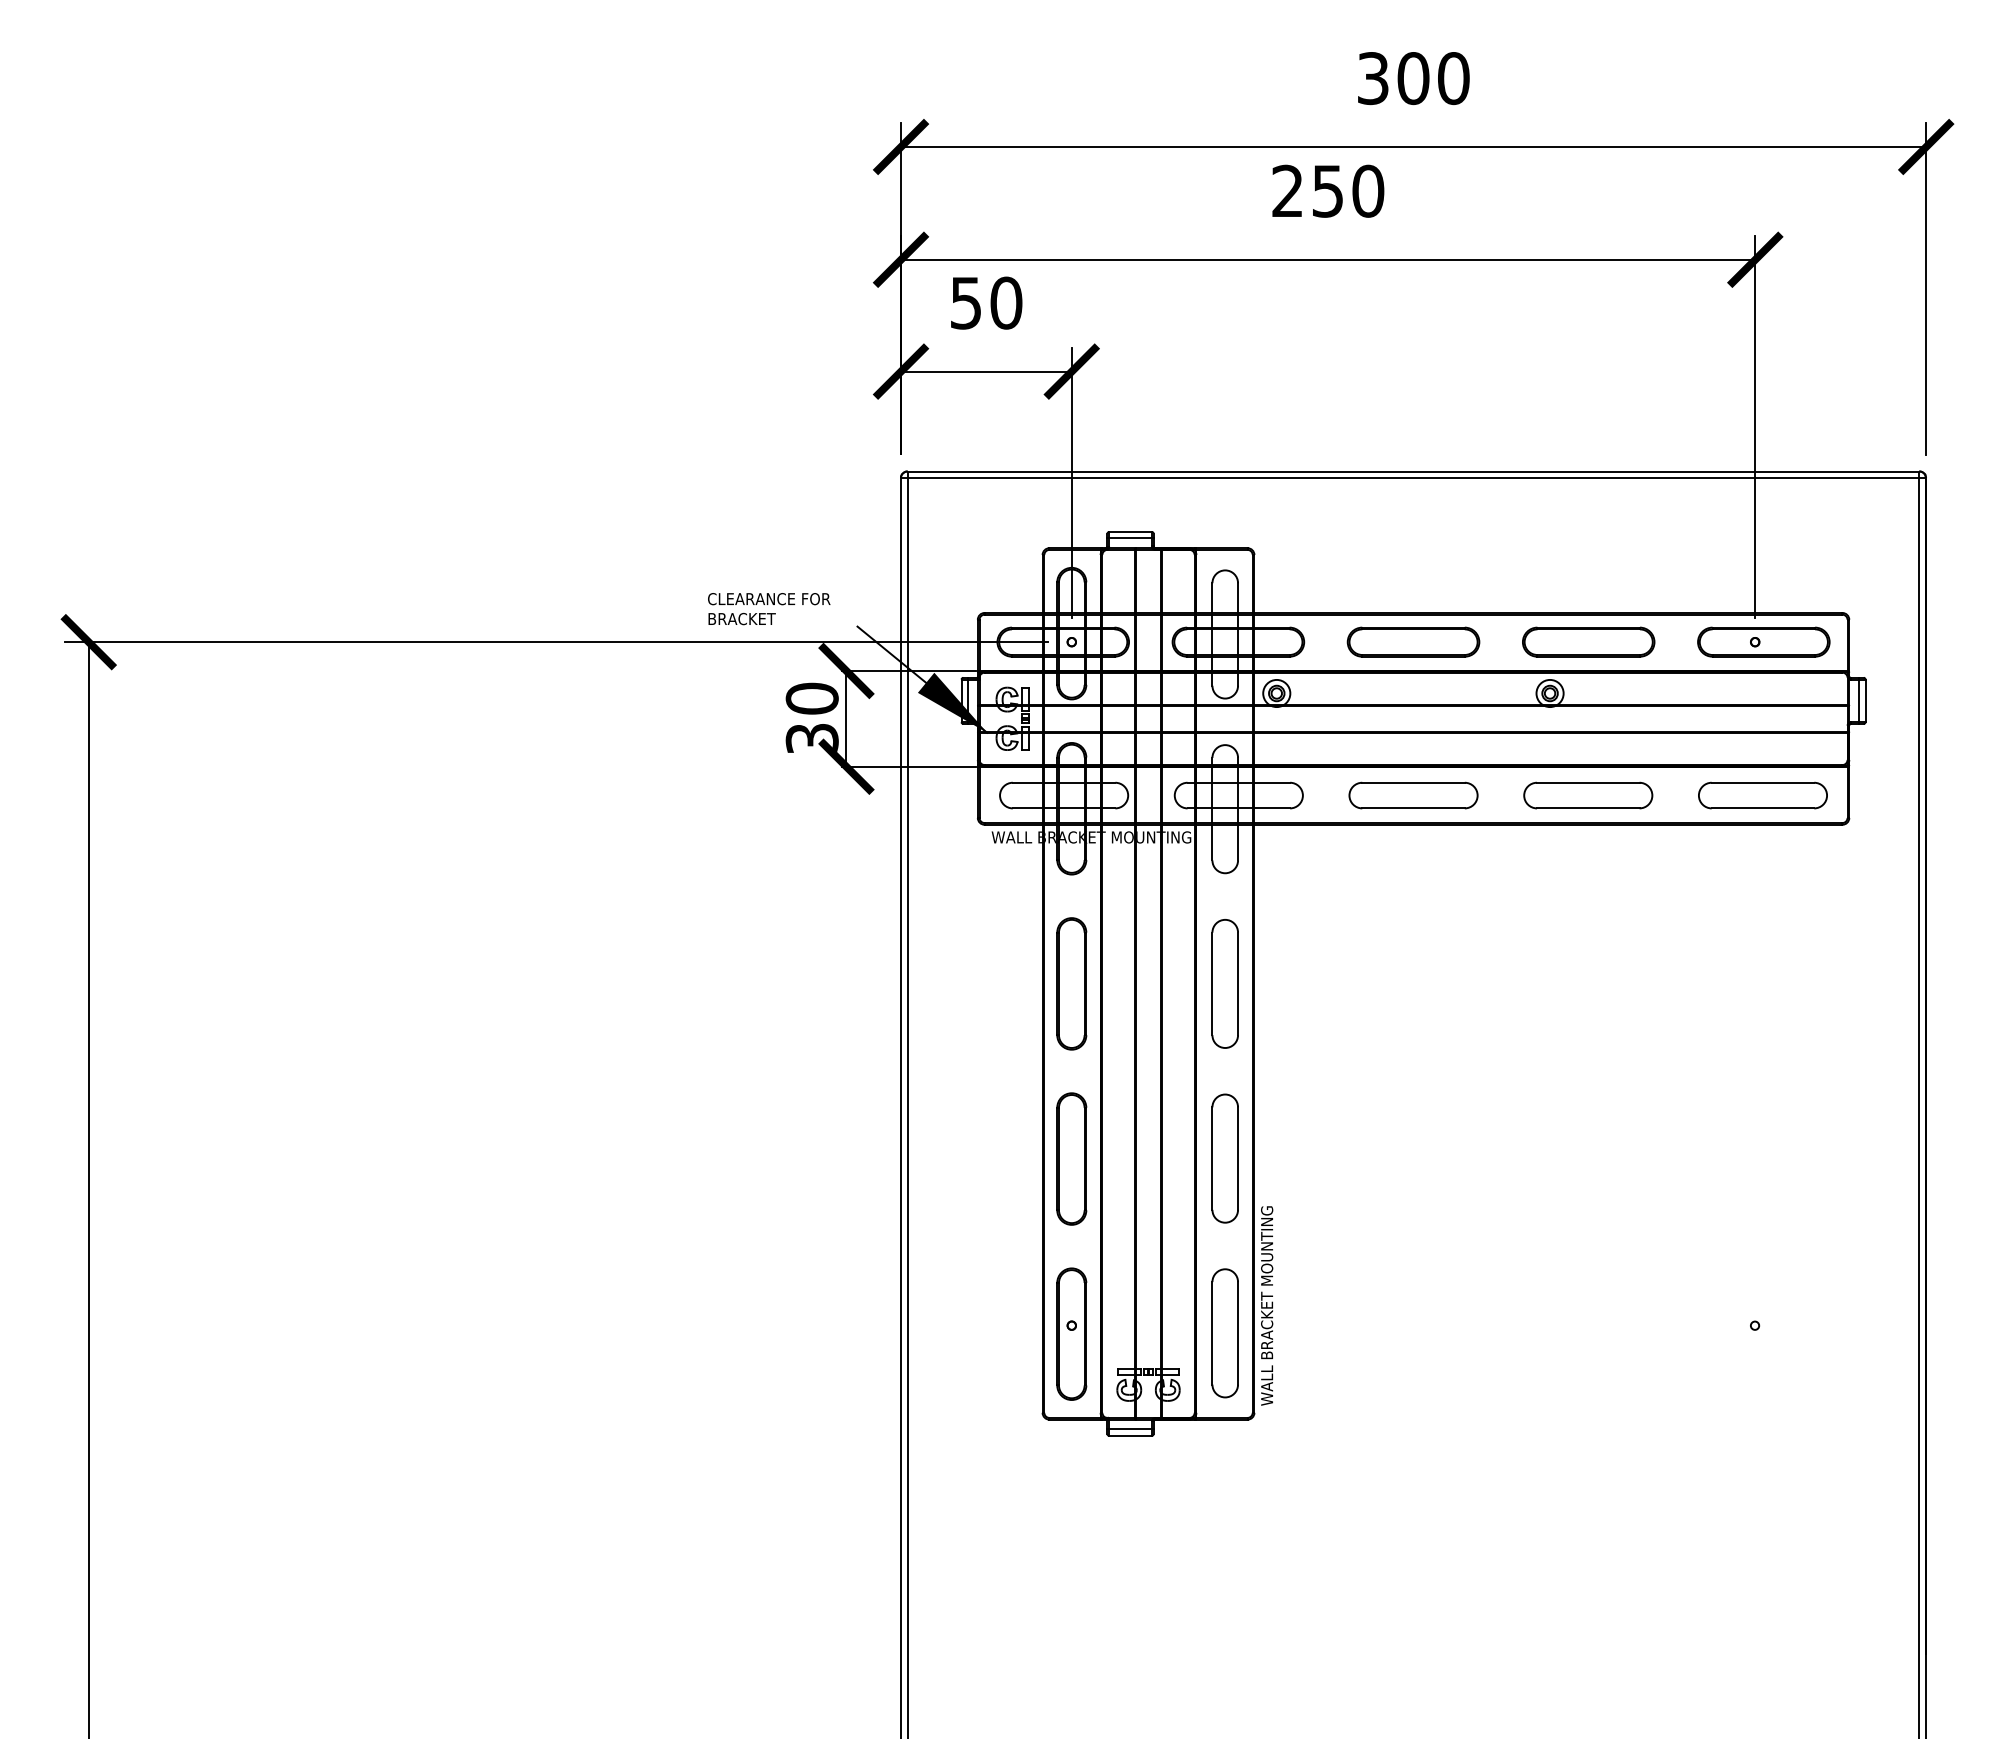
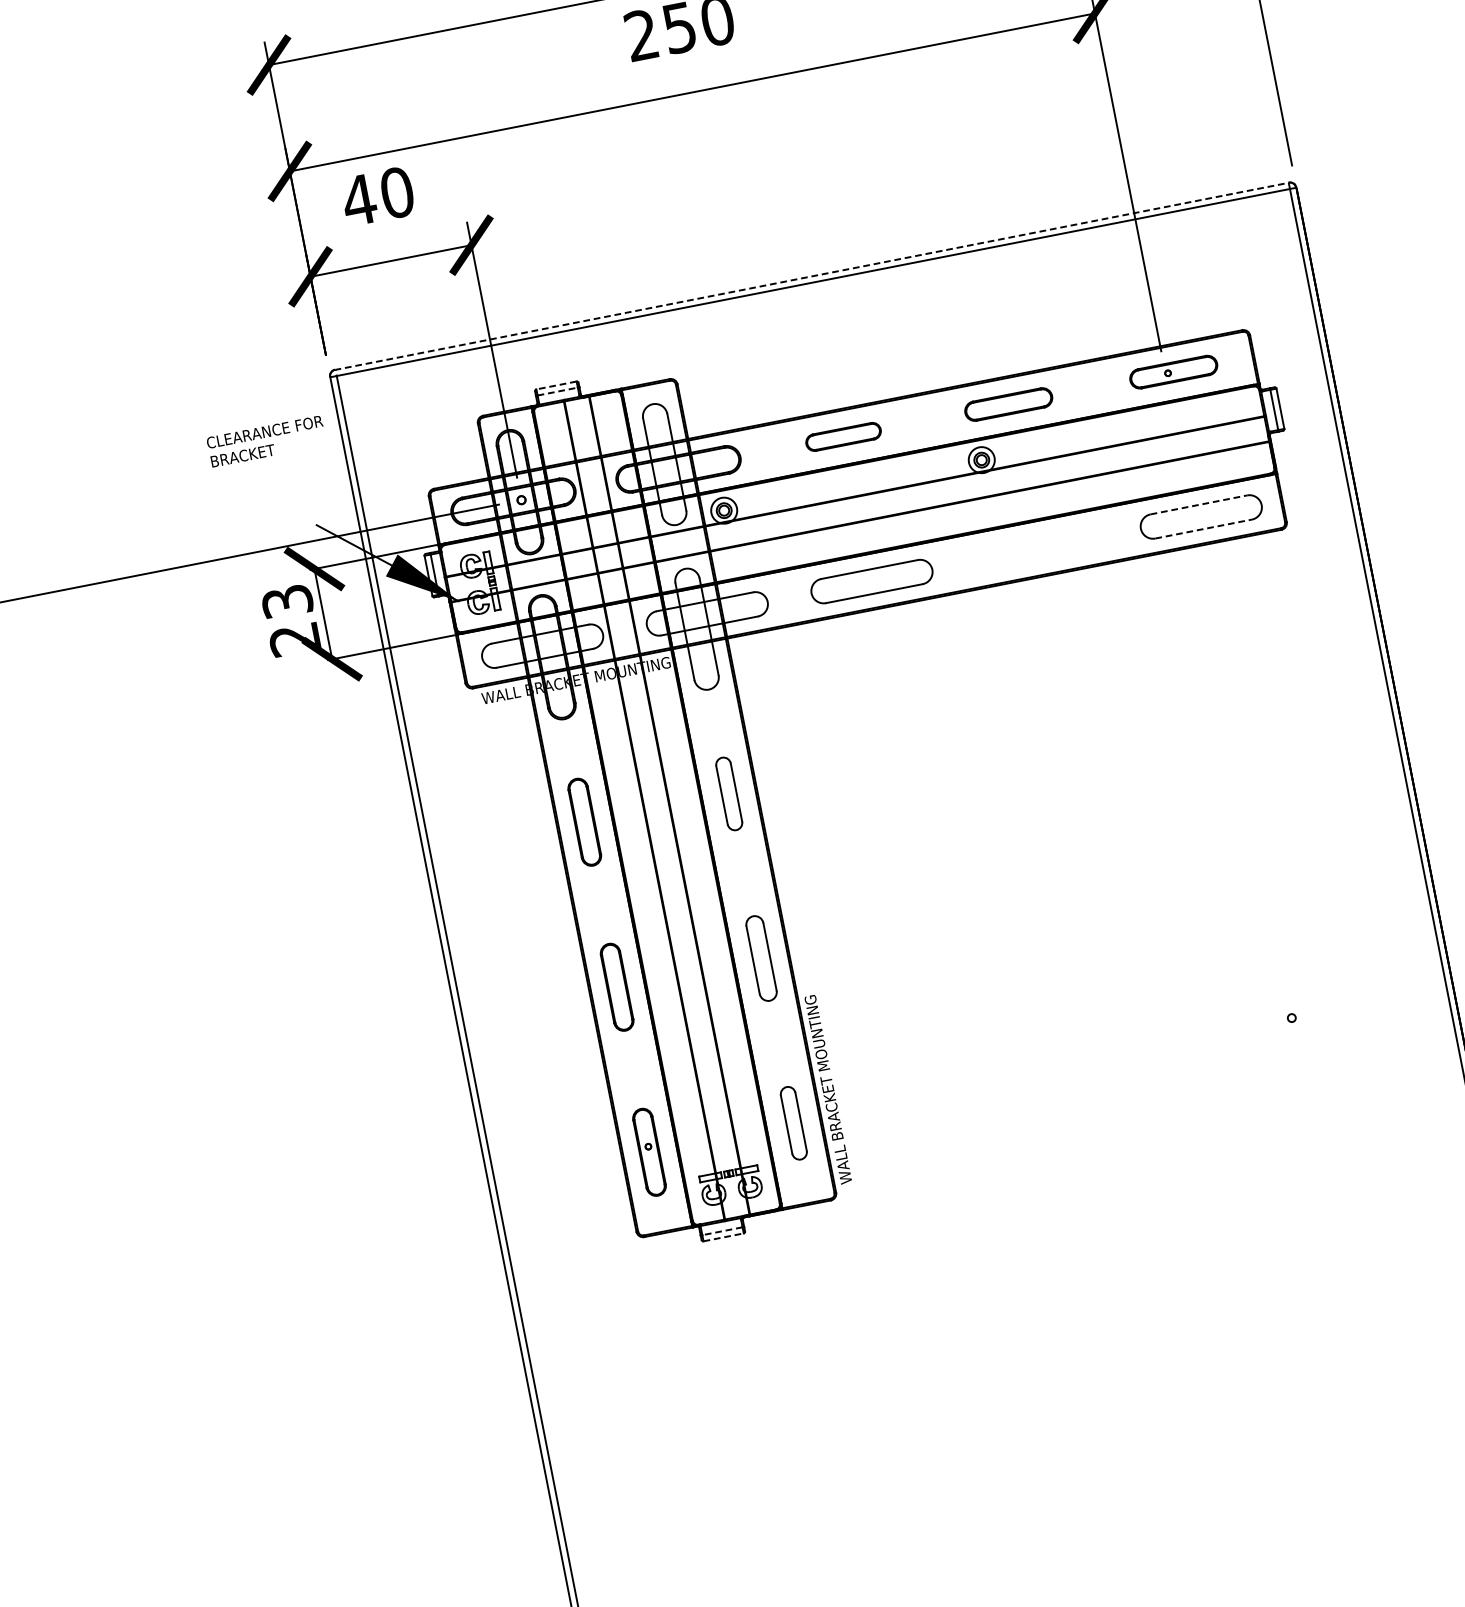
text: (965, 303) -> (358, 200), 50 -> 40
line: (1413, 471) -> (812, 276), solid -> dashed
line: (1130, 531) -> (556, 385), solid -> dashed
line: (1131, 538) -> (558, 391), solid -> dashed
text: (769, 609) -> (267, 441), moved
part: (1413, 641) -> (843, 436), size x0.6
part: (1588, 641) -> (1008, 404), size x0.7
part: (1763, 641) -> (1173, 371), size x0.7
text: (811, 718) -> (290, 620), 30 -> 23
line: (1763, 782) -> (1199, 504), solid -> dashed
part: (1588, 795) -> (1036, 549), removed
line: (1763, 808) -> (1204, 529), solid -> dashed
part: (1071, 983) -> (584, 821), size x0.7
part: (1224, 983) -> (728, 793), size x0.6
part: (1071, 1158) -> (616, 986), size x0.7
part: (1224, 1158) -> (760, 958), size x0.7
part: (1071, 1333) -> (649, 1151), size x0.7
part: (1224, 1333) -> (793, 1123), size x0.6
line: (1130, 1429) -> (722, 1231), solid -> dashed
line: (1131, 1435) -> (724, 1236), solid -> dashed

